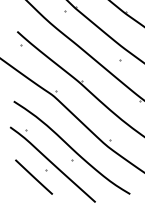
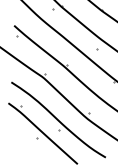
line: (33, 176) -> (27, 143), removed

